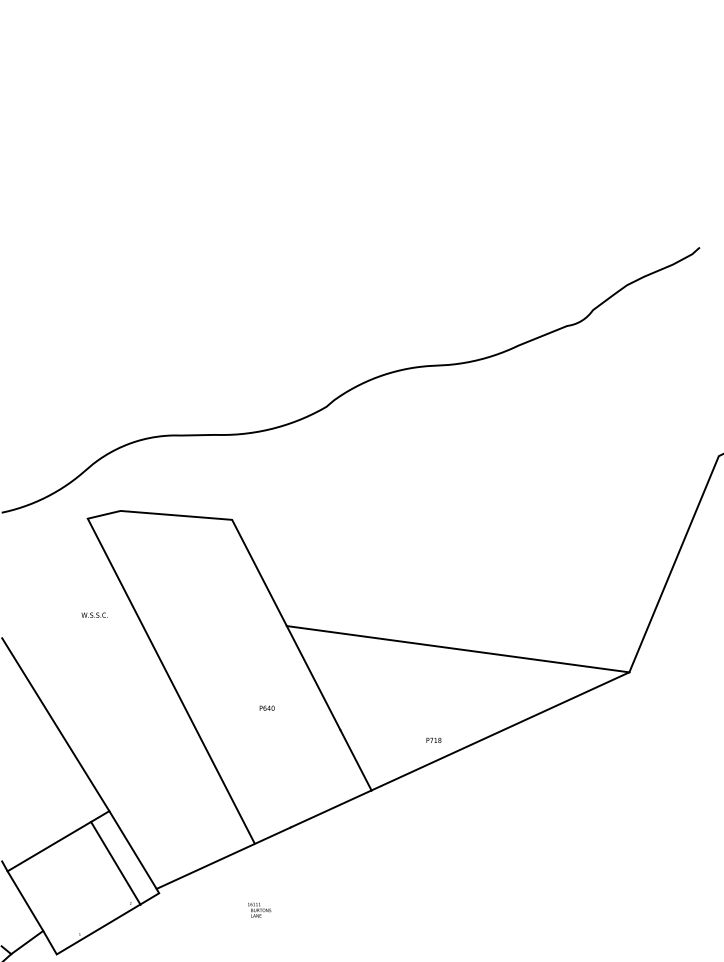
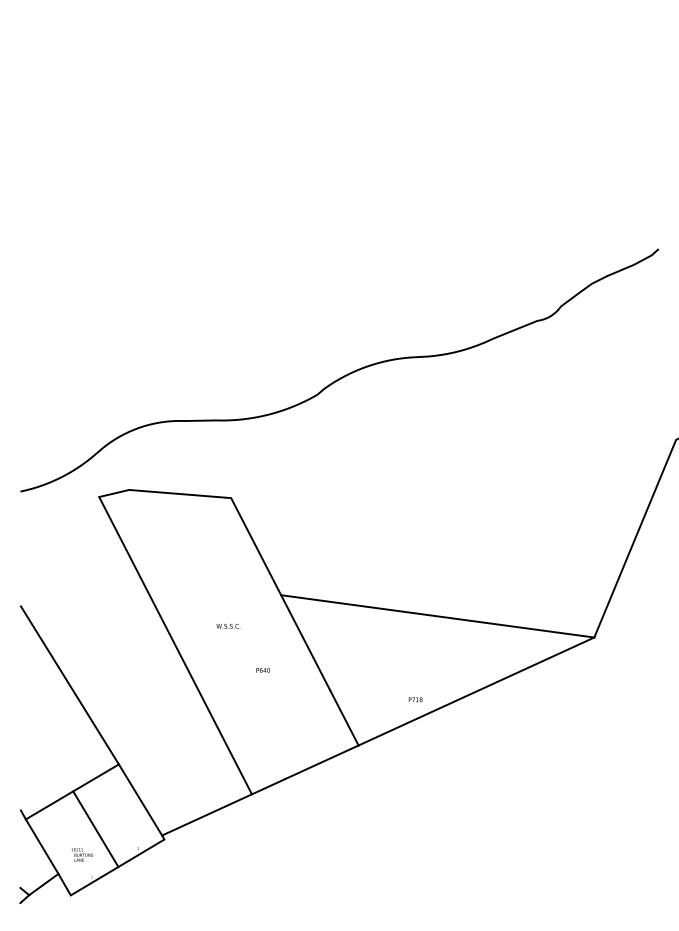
text: (94, 614) -> (228, 625), moved
line: (115, 863) -> (95, 829), moved
text: (258, 909) -> (81, 854), moved

